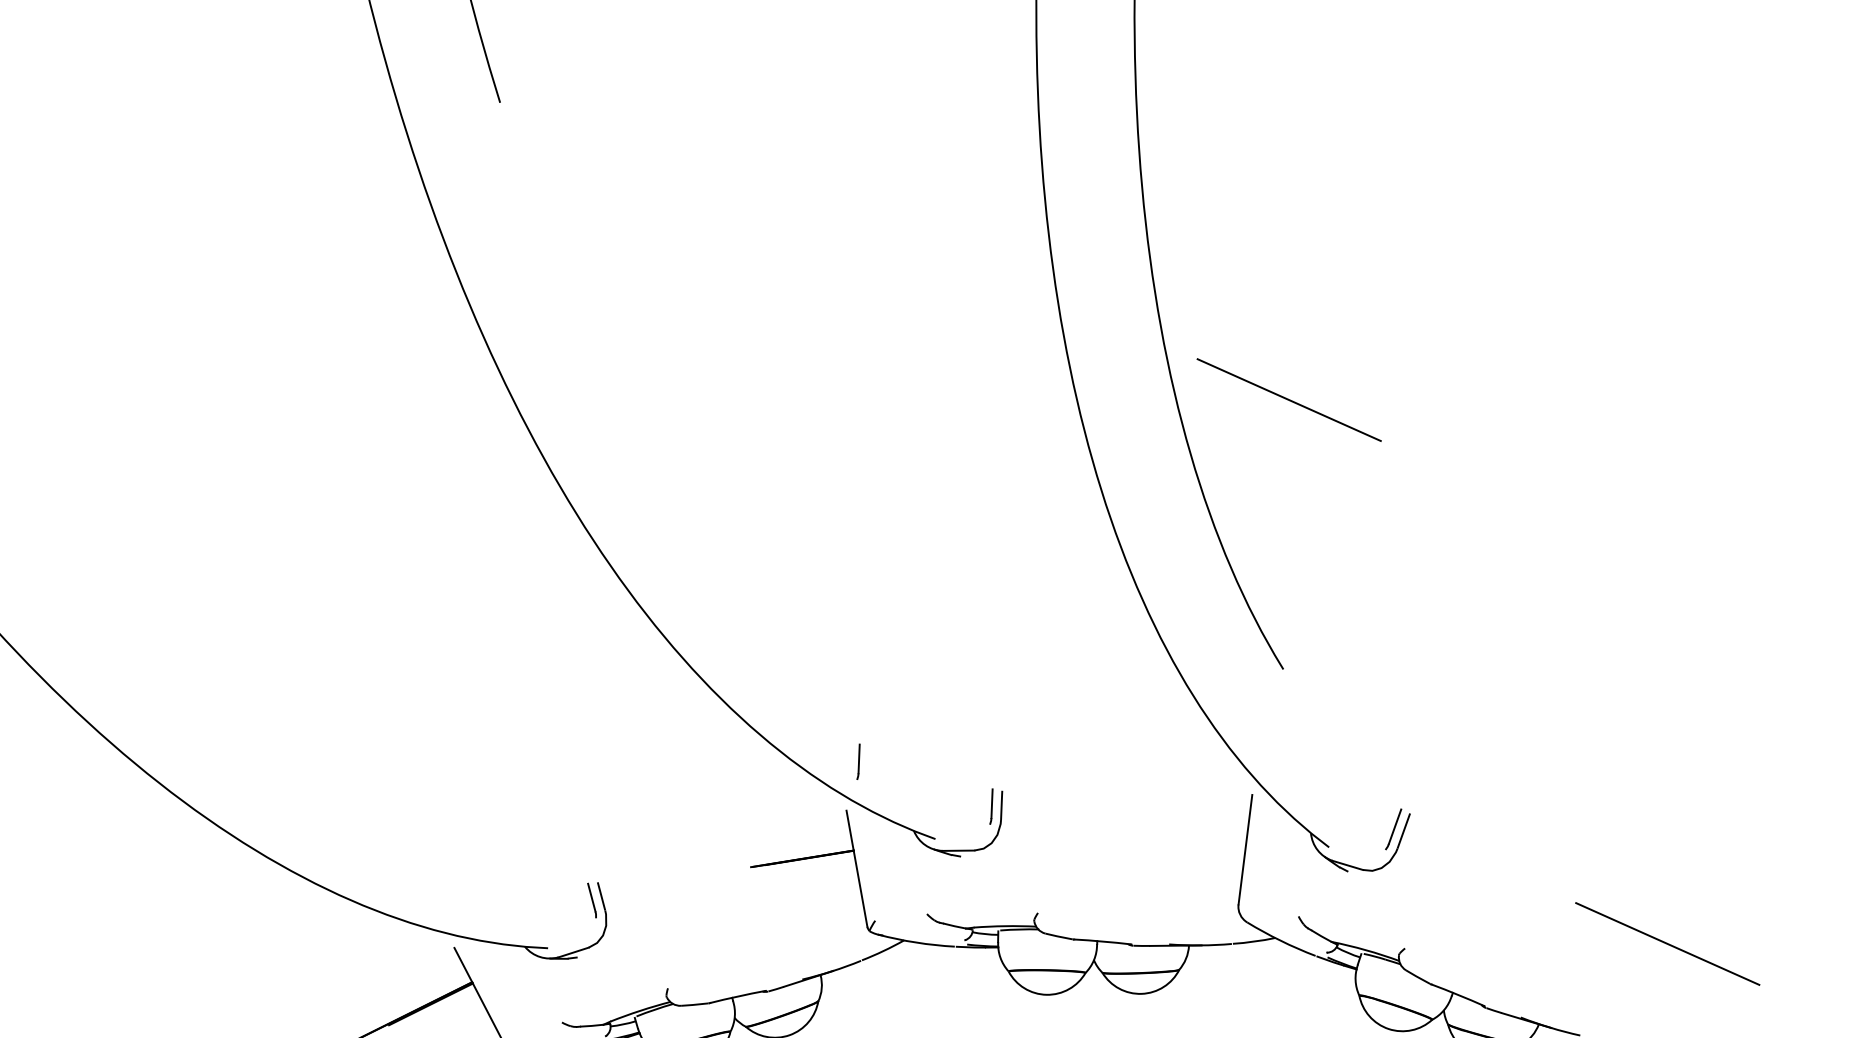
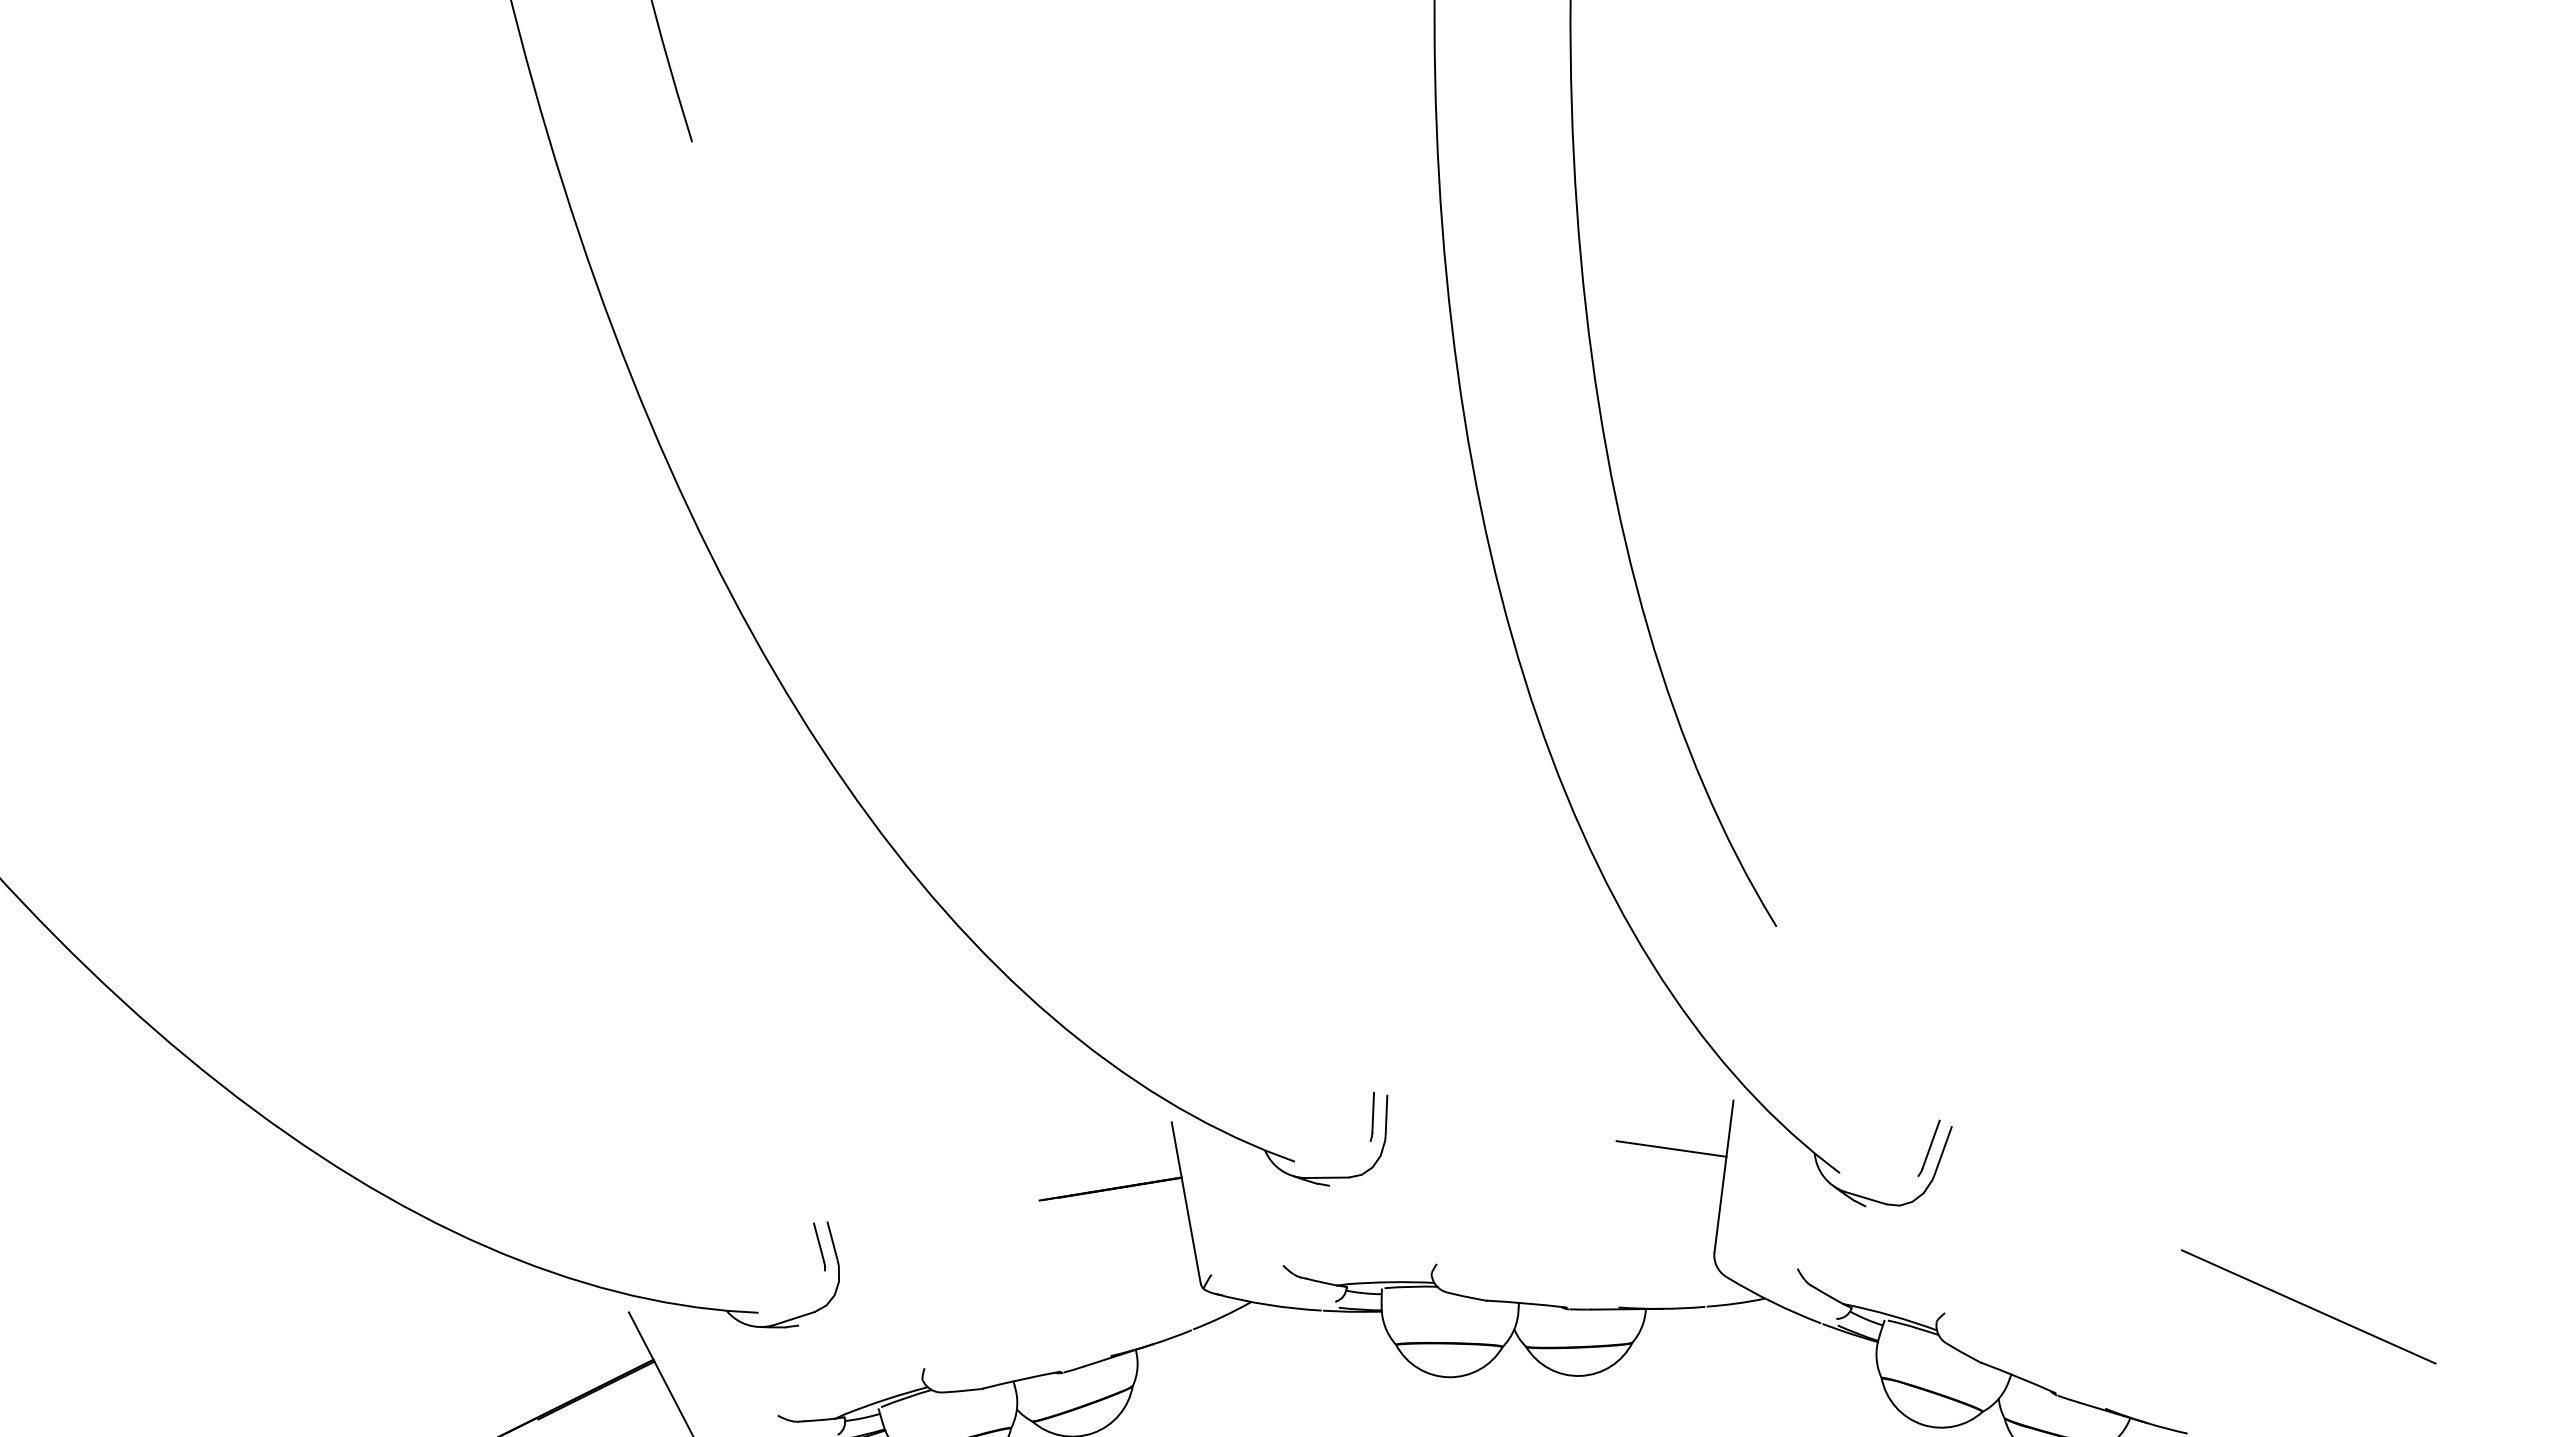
line: (1289, 399) -> (1784, 553), removed
part: (857, 761) -> (1187, 1054), removed
line: (1207, 829) -> (1671, 1148), added

